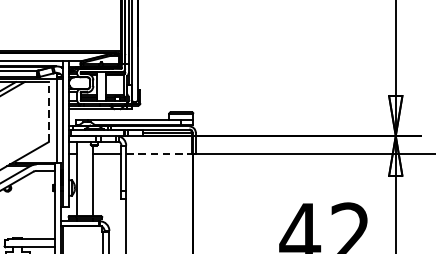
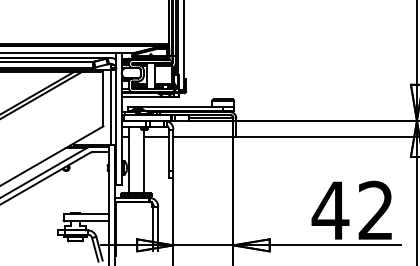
line: (48, 111) -> (103, 98), dashed -> solid
line: (159, 153) -> (203, 136), dashed -> solid

